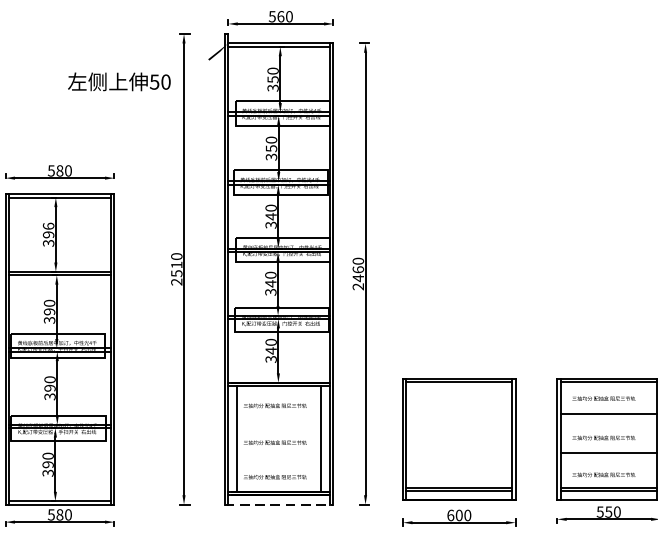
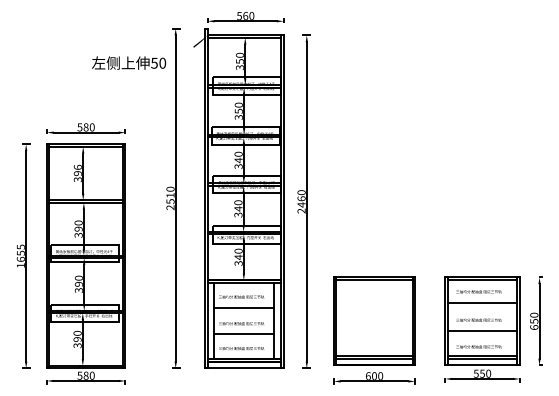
line: (279, 421) -> (244, 308), added
line: (279, 456) -> (244, 333), added
line: (279, 504) -> (244, 368), dashed -> solid

